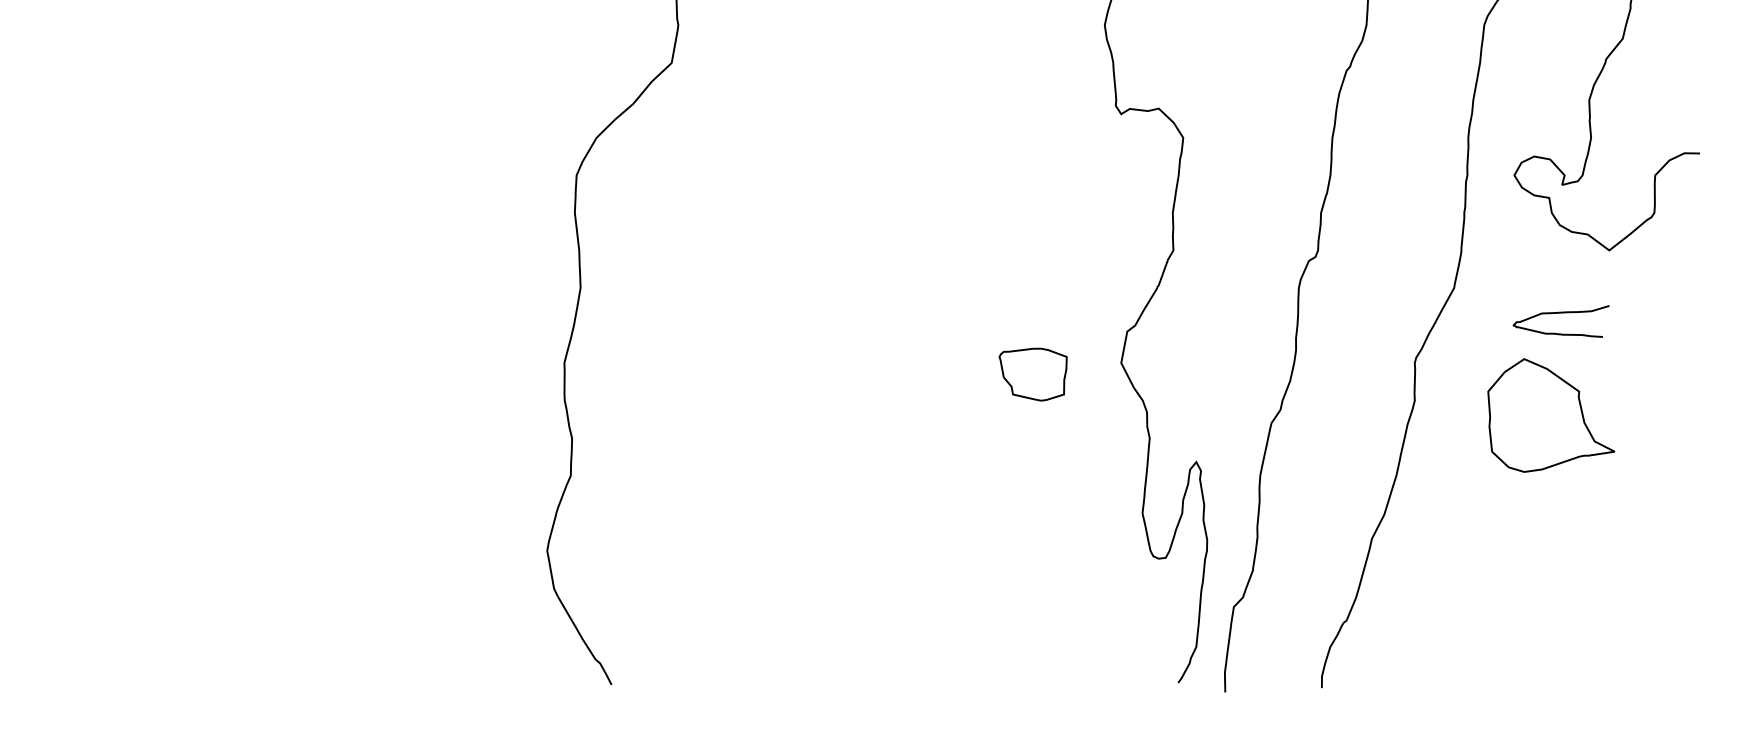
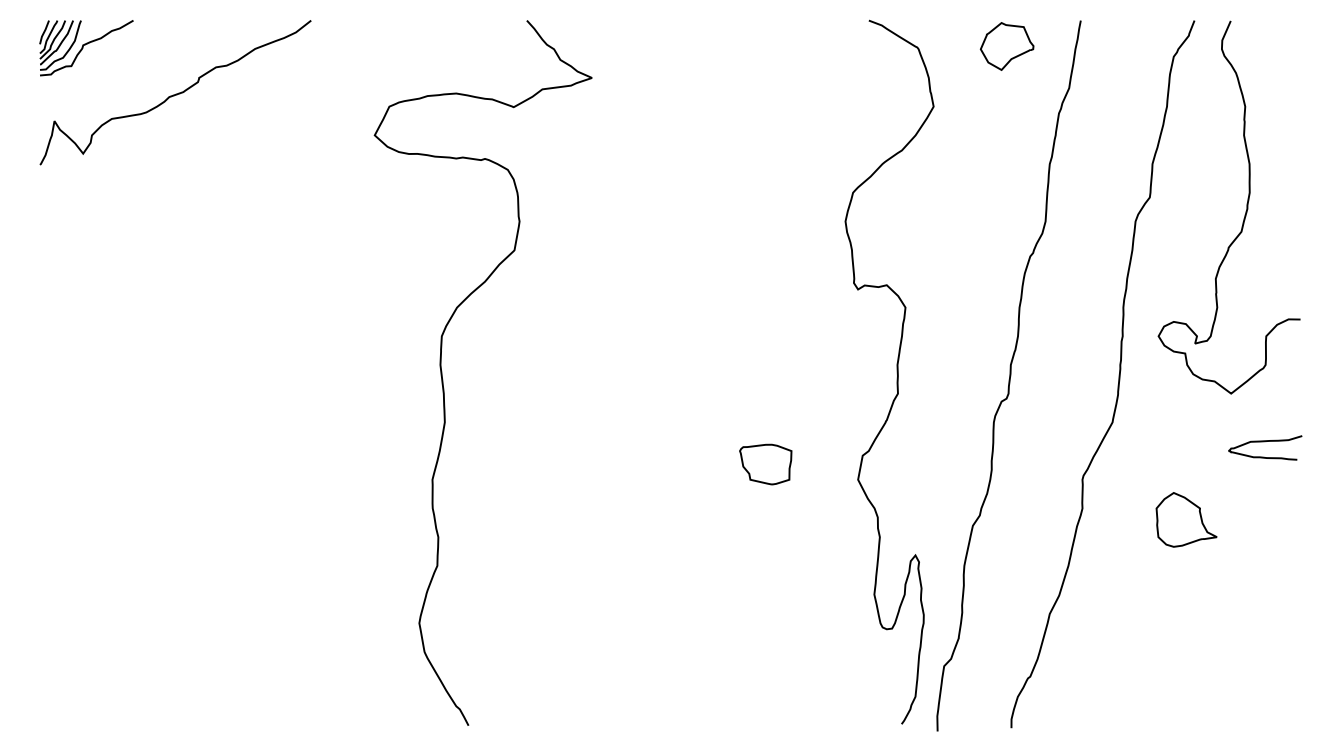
curve: (1561, 314) -> (1265, 442), moved
part: (1032, 374) -> (765, 464), moved
part: (1550, 415) -> (1186, 519), size x0.62

